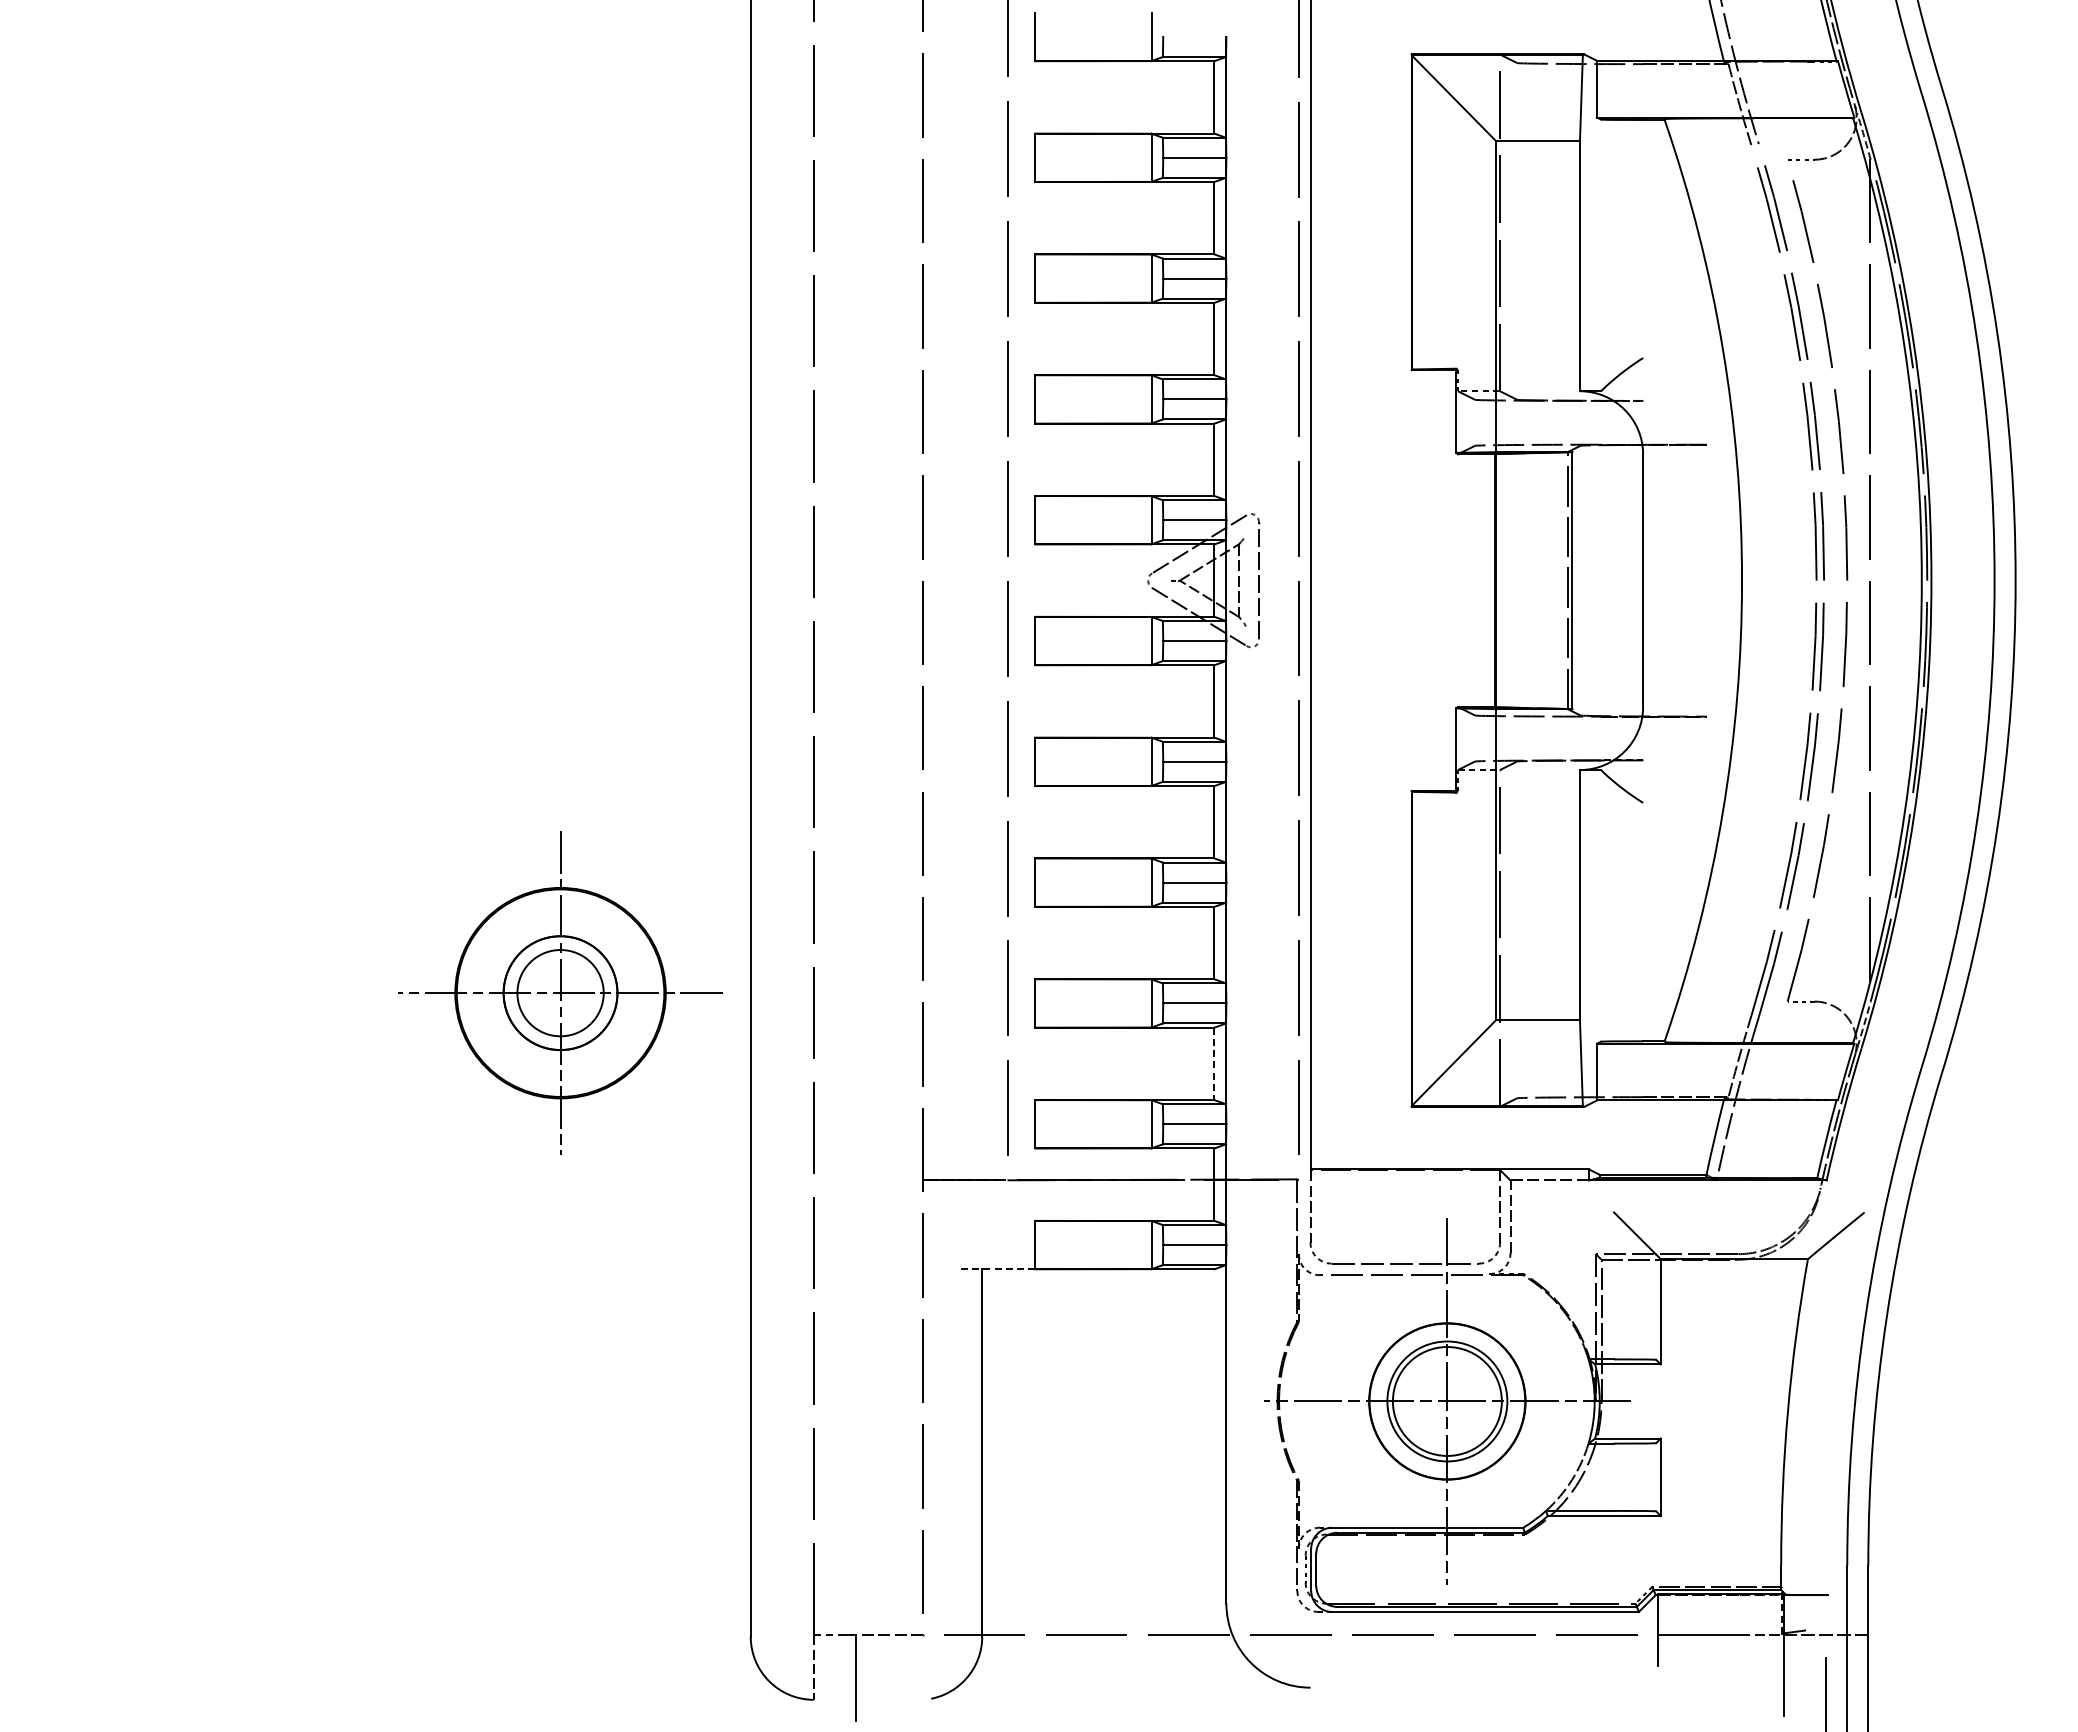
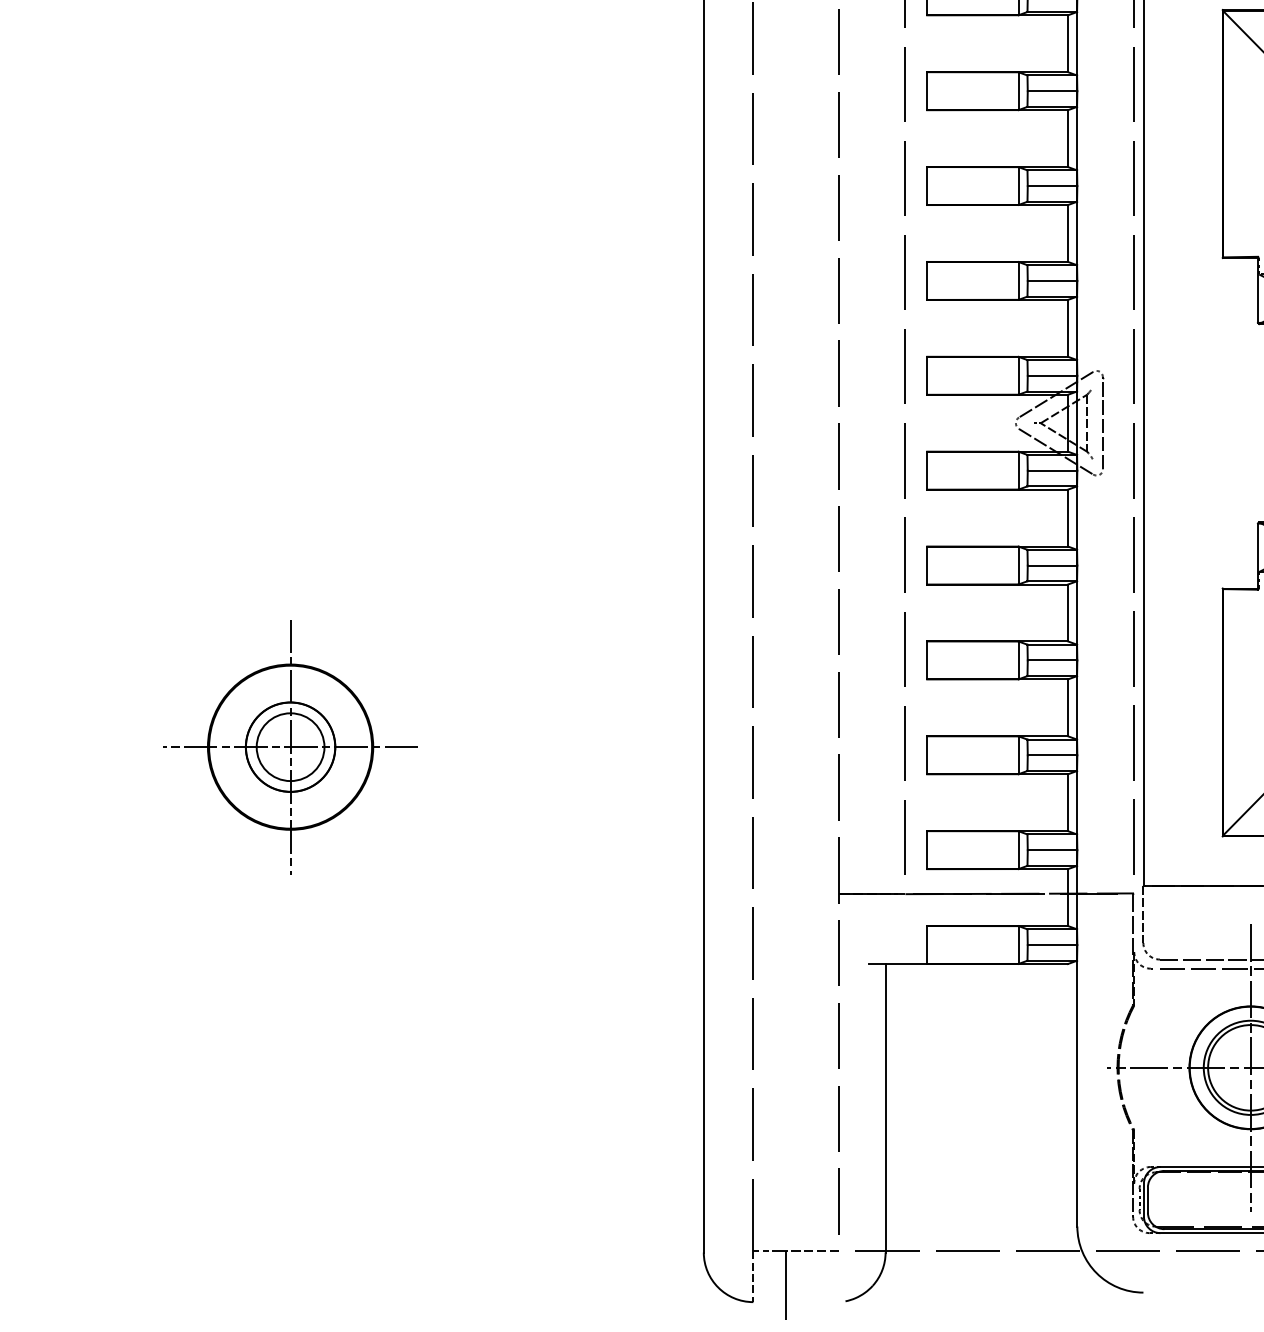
part: (560, 992) -> (290, 746), moved
line: (1214, 1064) -> (1067, 803), dashed -> solid
line: (997, 1269) -> (897, 964), dashed -> solid

